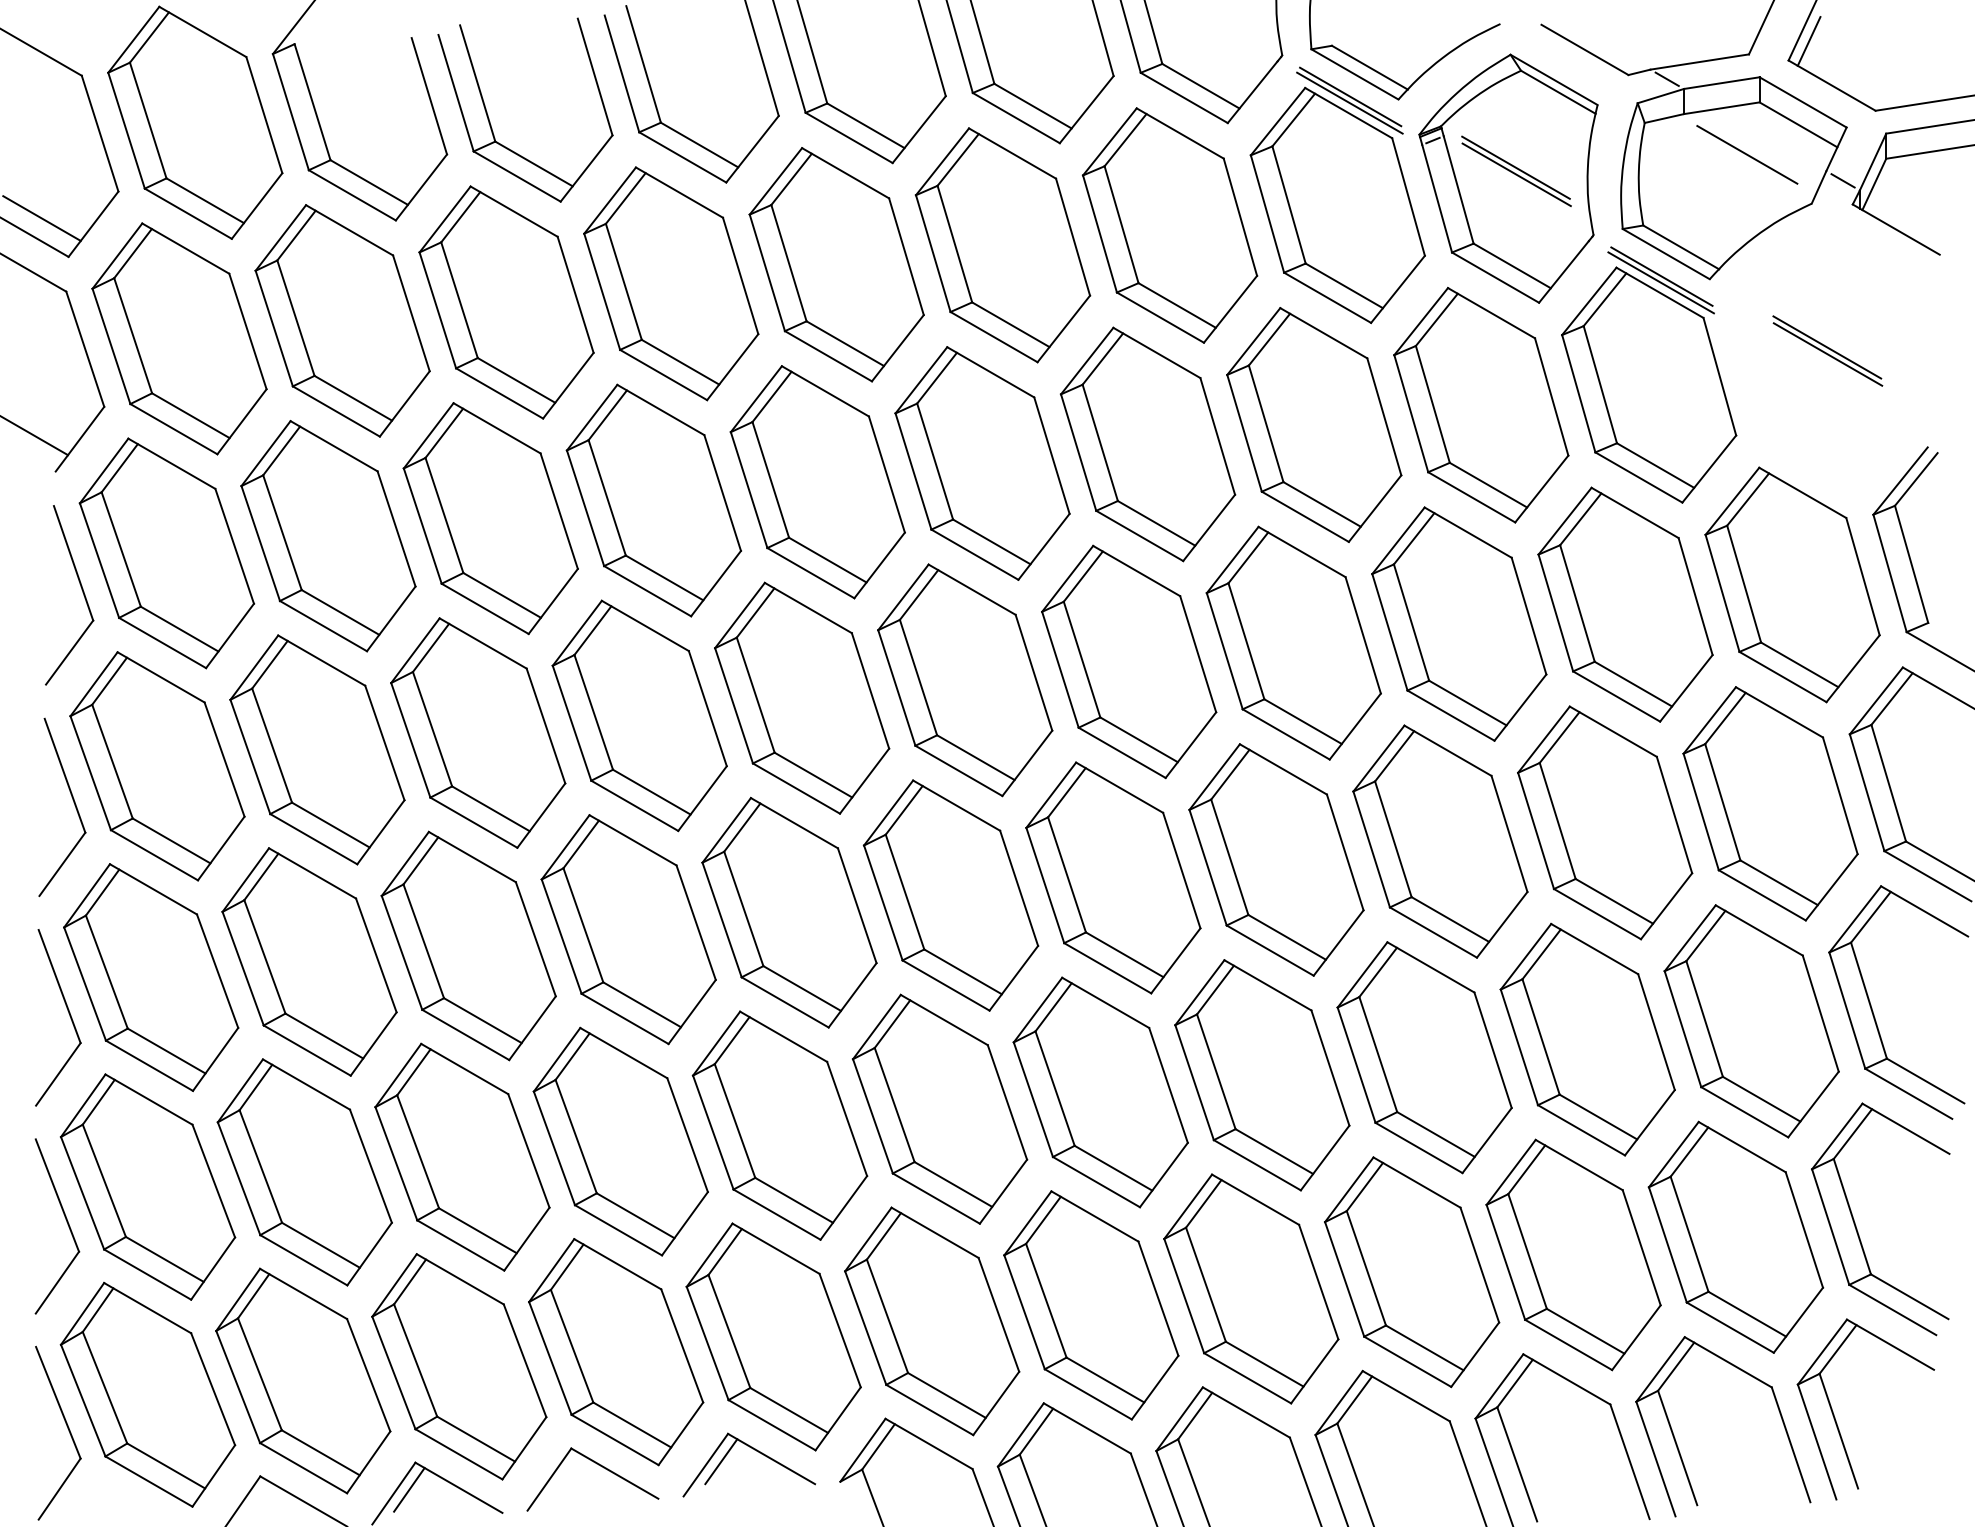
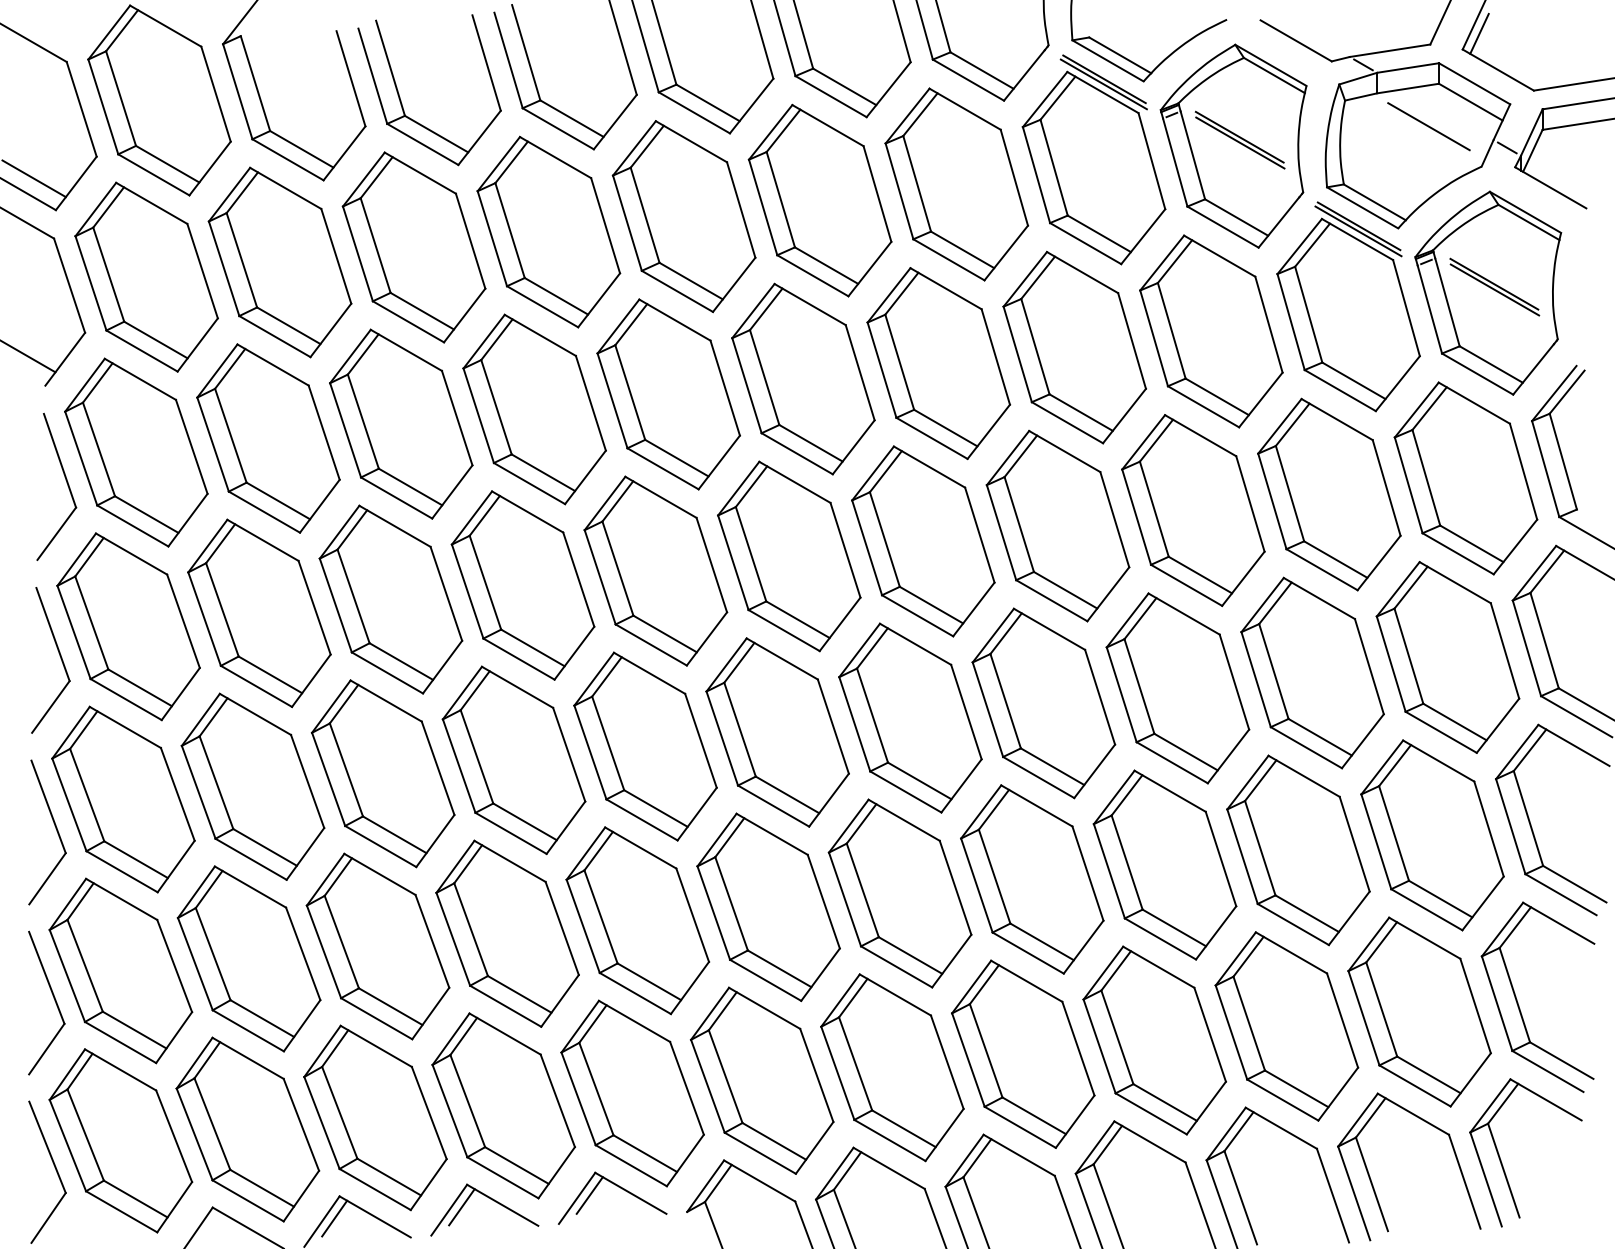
part: (1819, 358) -> (1487, 293), added
line: (564, 1475) -> (461, 1206), added

